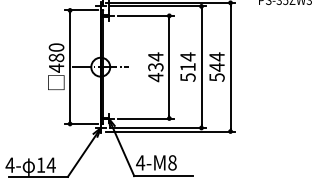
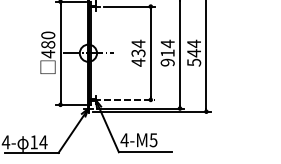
text: (187, 77) -> (167, 62), 514 -> 914
line: (146, 118) -> (130, 99), solid -> dashed
text: (172, 162) -> (153, 139), 4-M8 -> 4-M5

